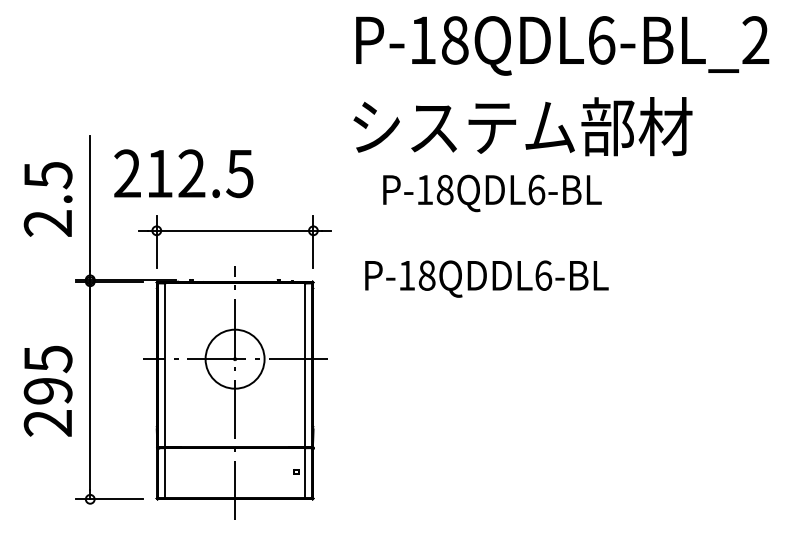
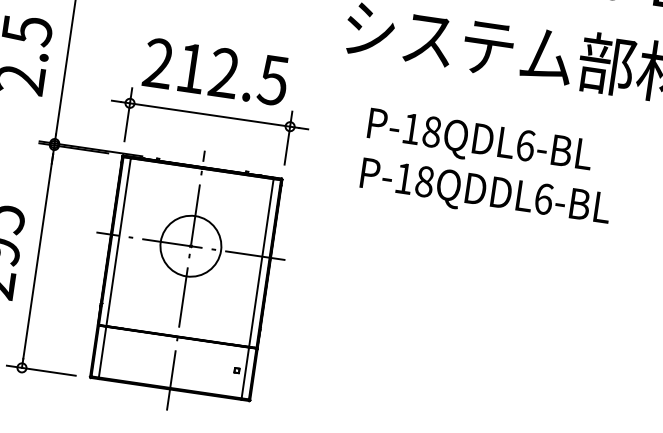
text: (183, 173) -> (215, 71), moved
text: (492, 193) -> (479, 142), moved
text: (486, 278) -> (485, 193), moved

